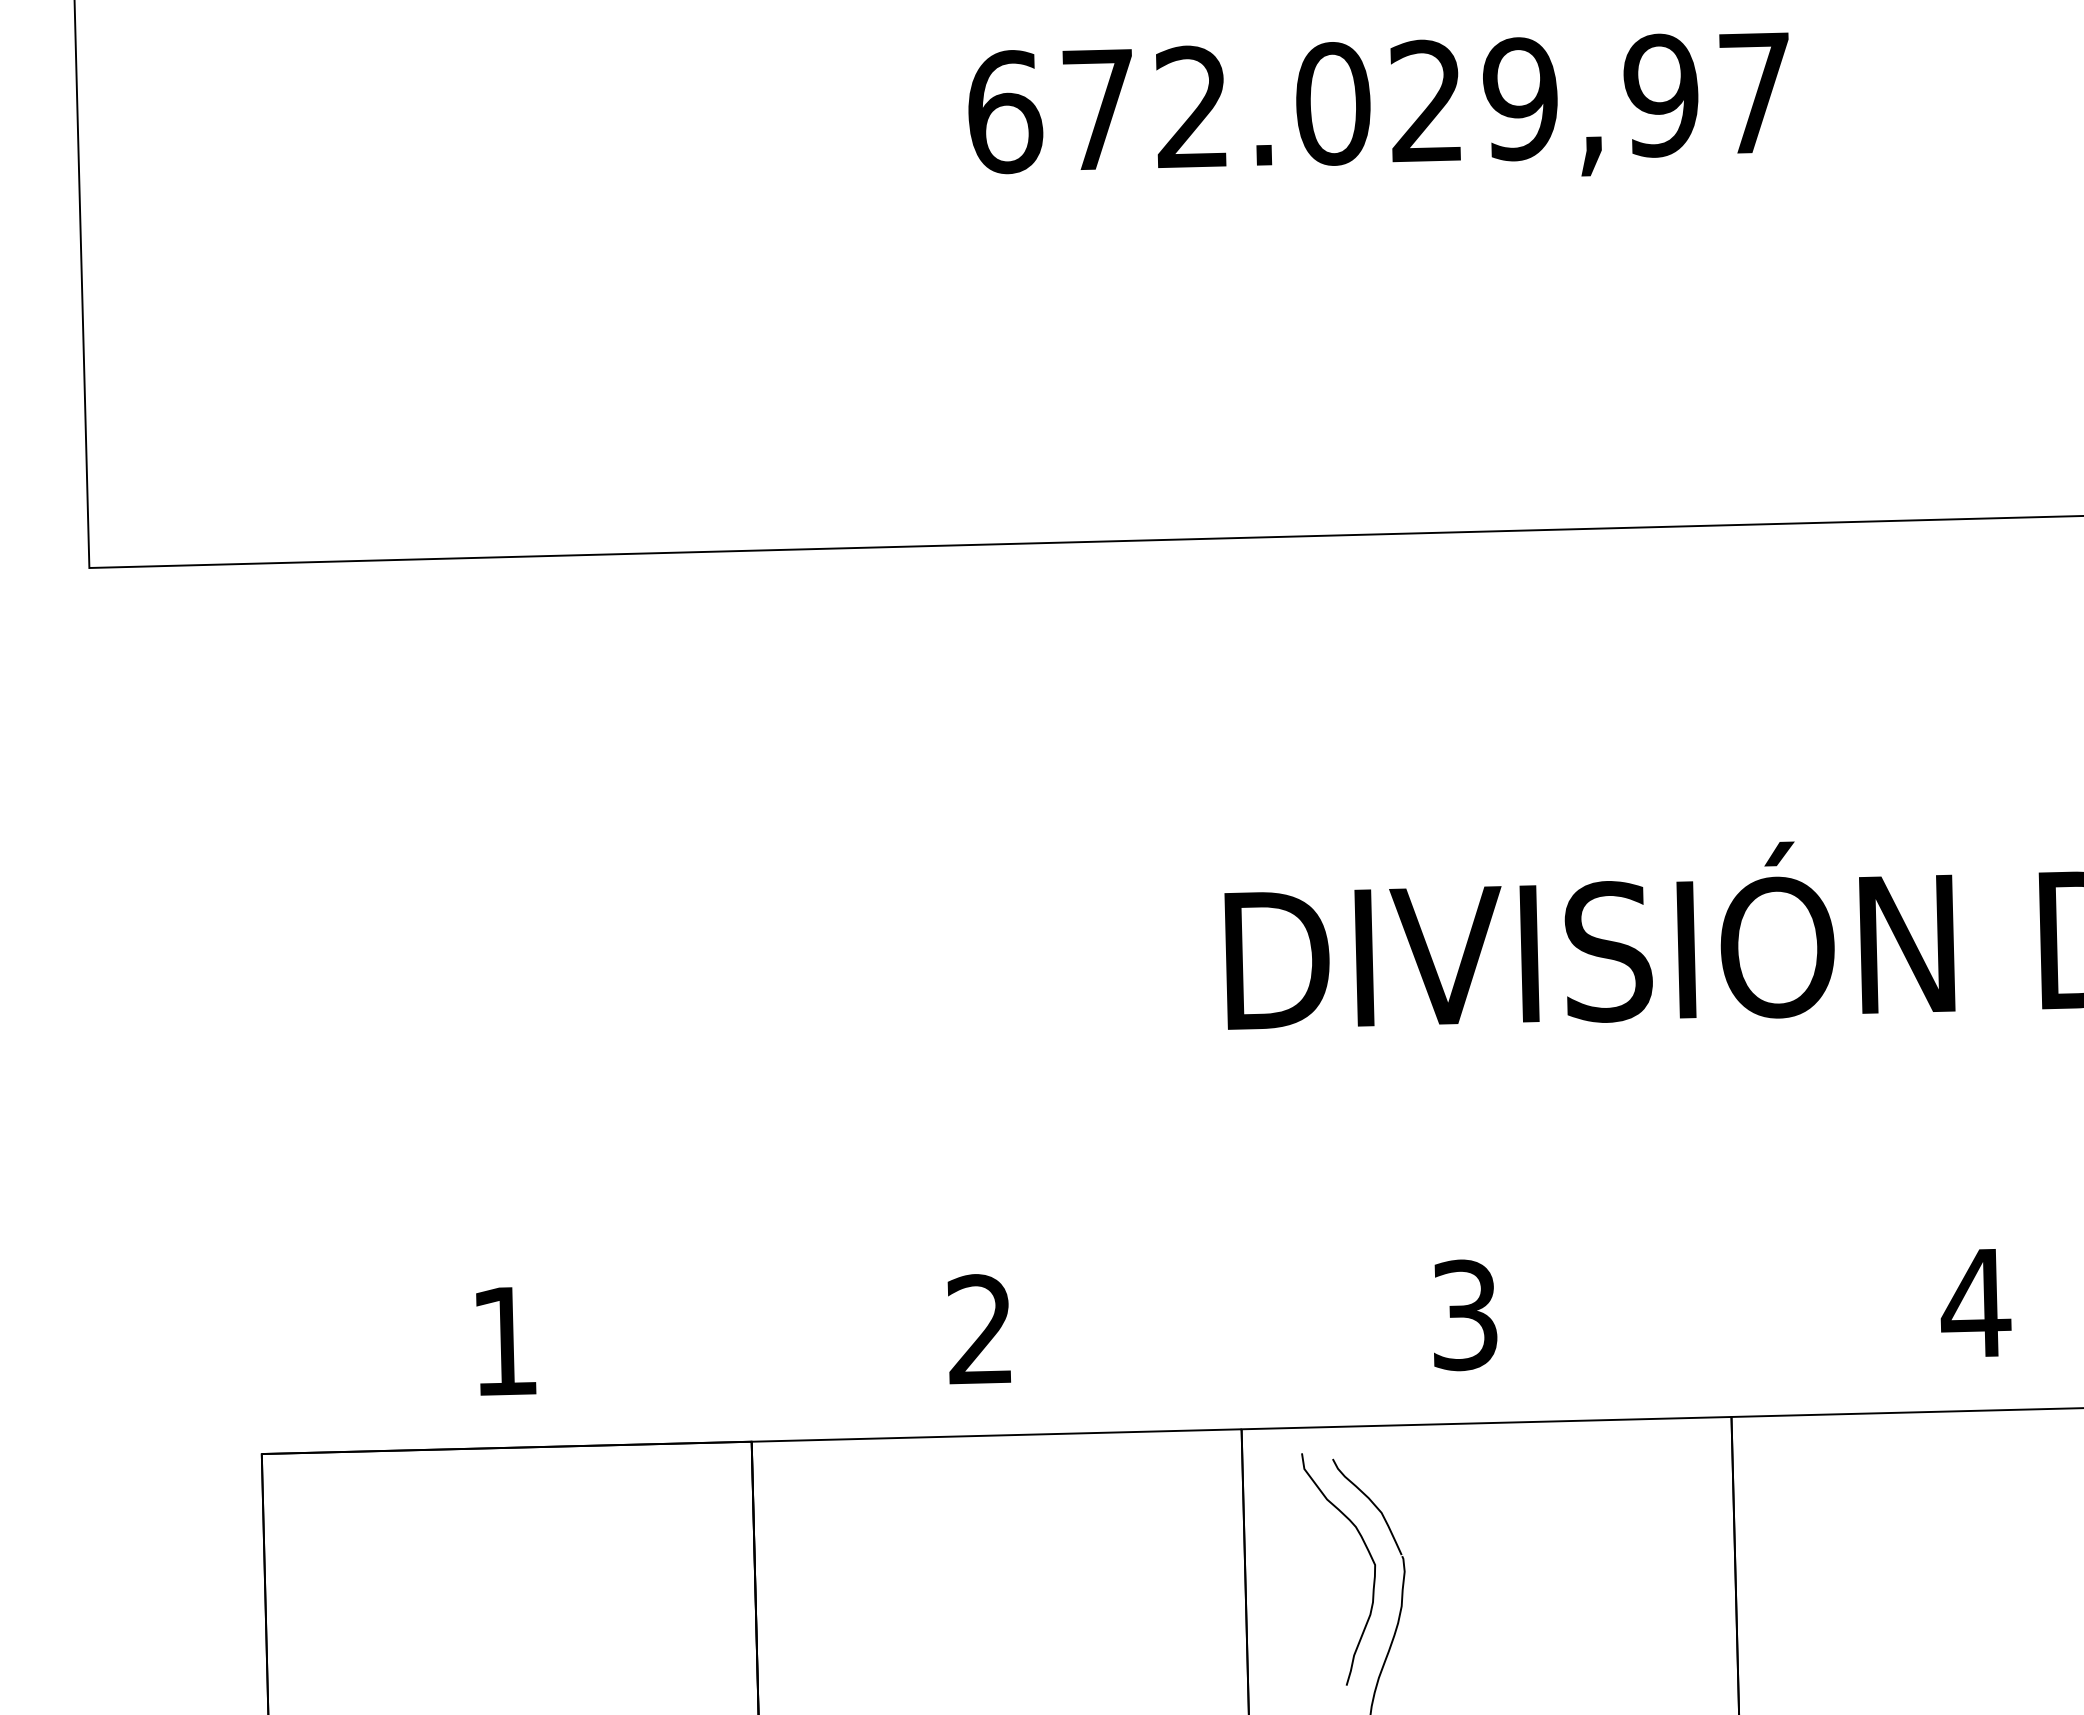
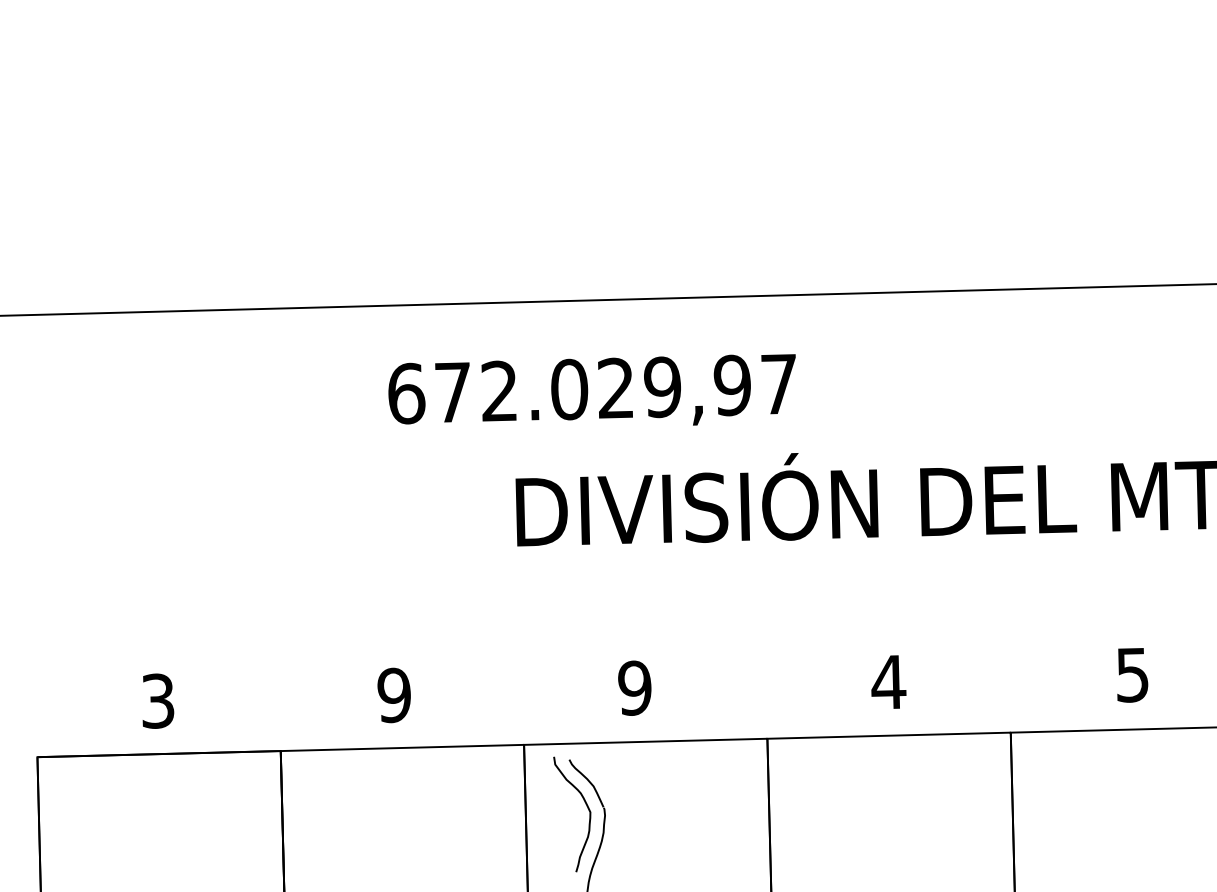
text: (1377, 103) -> (591, 389), moved
text: (1463, 1313) -> (634, 687), 3 -> 9
text: (978, 1329) -> (393, 695), 2 -> 9
text: (505, 1339) -> (158, 700), 1 -> 3

